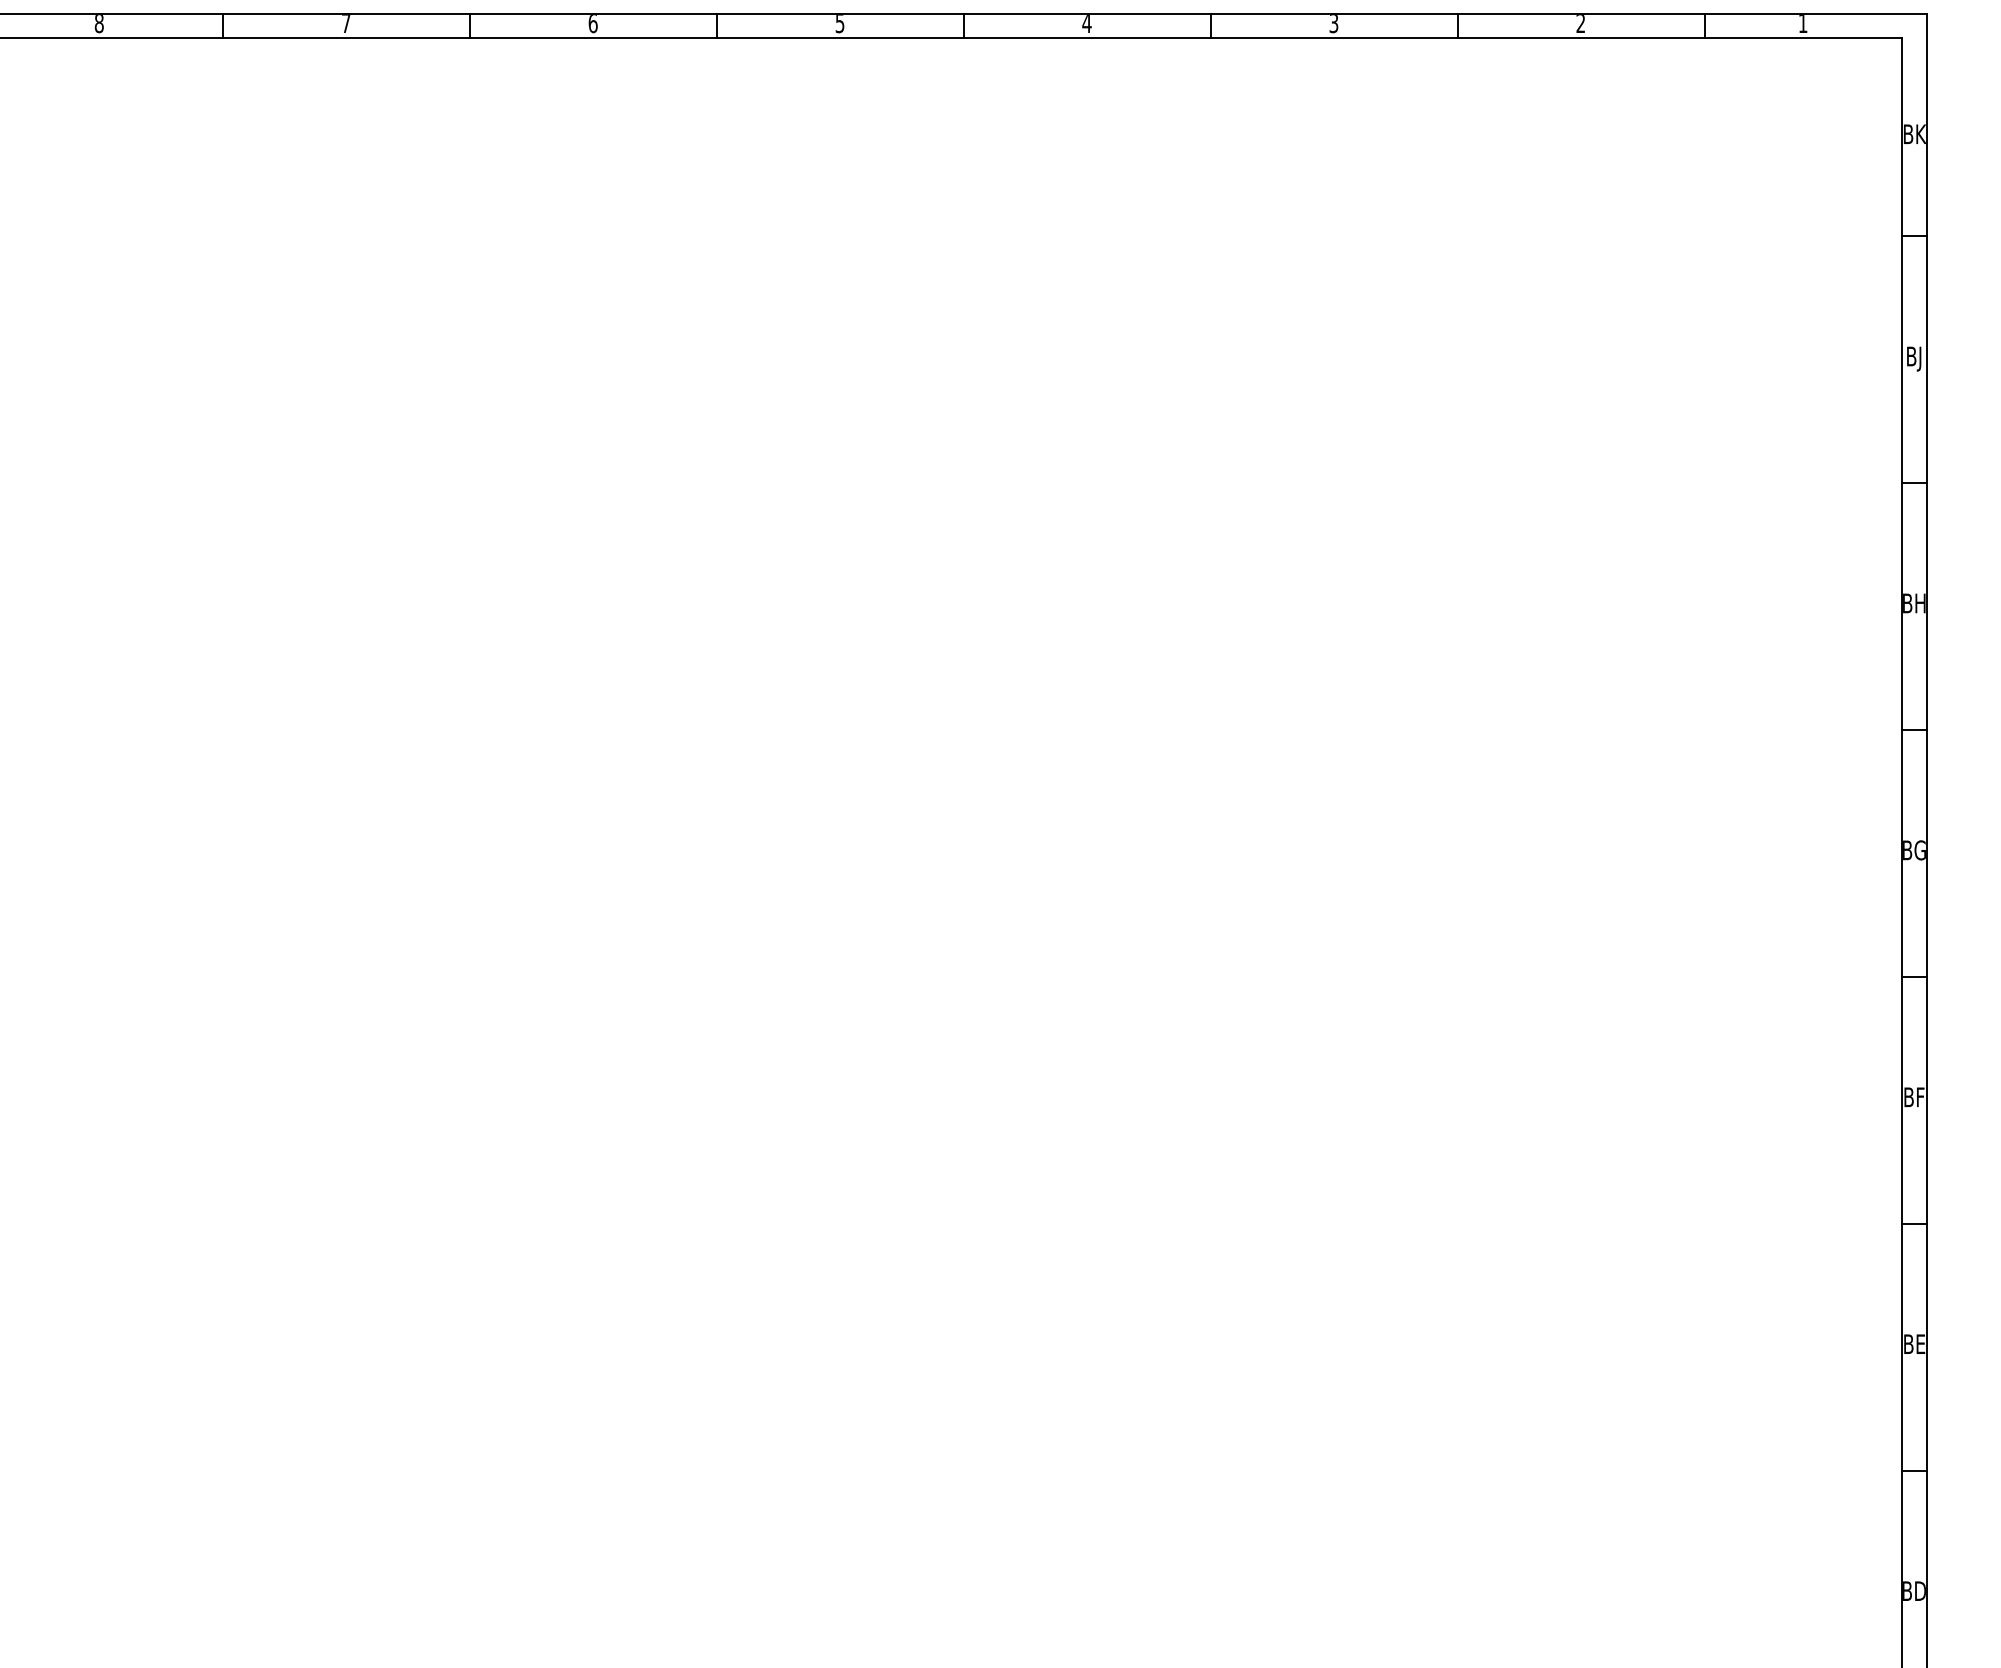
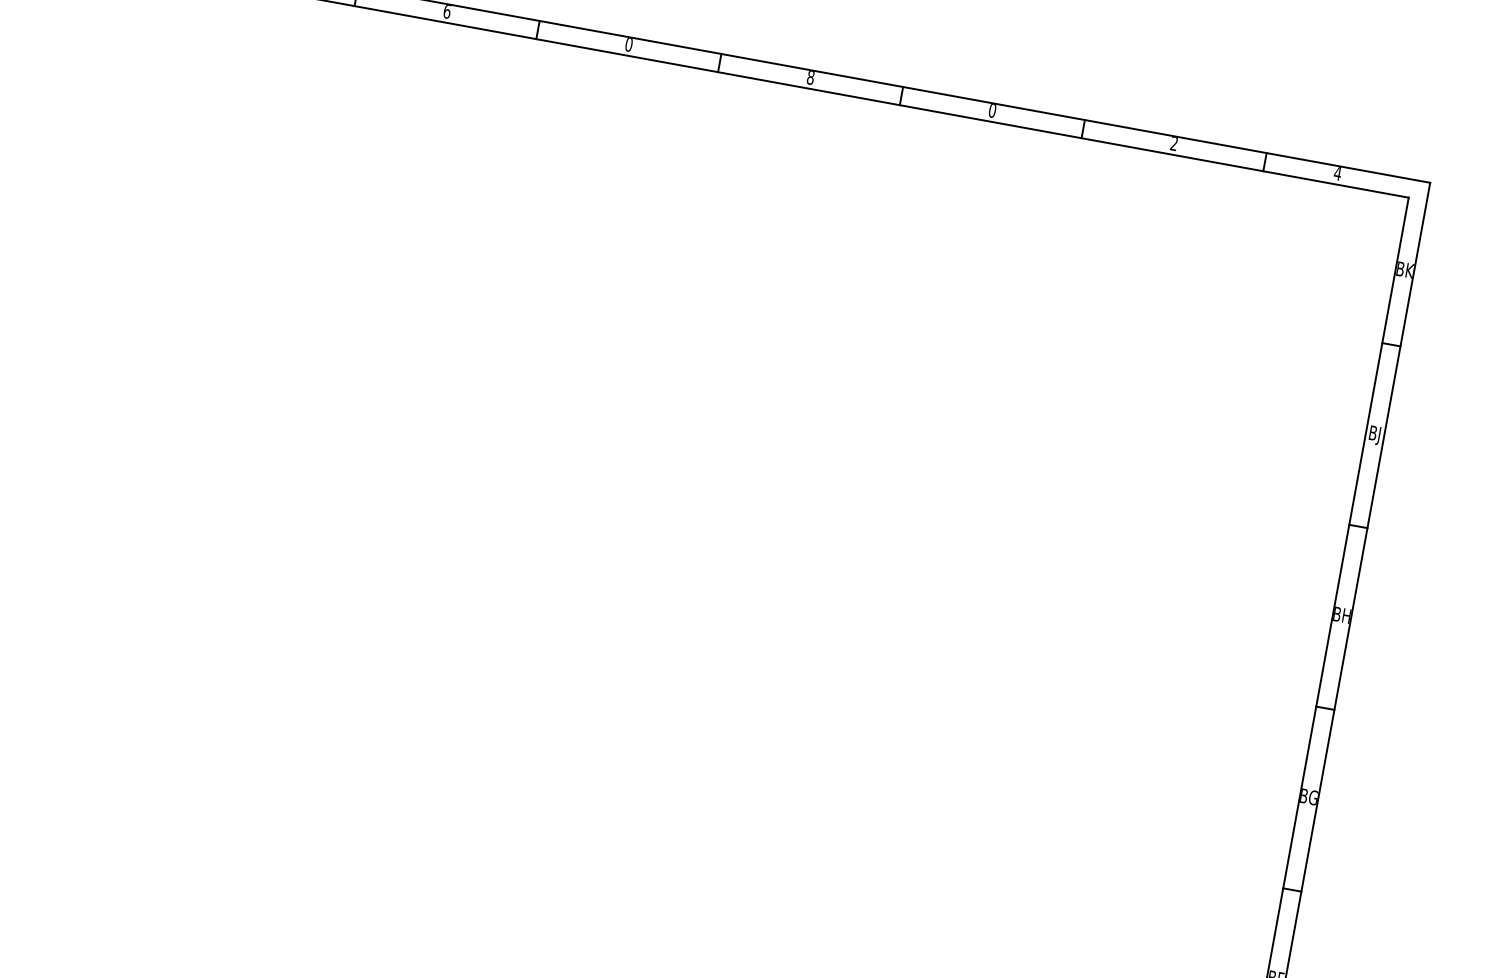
text: (1802, 23) -> (1337, 173), 1 -> 4
text: (839, 24) -> (628, 45), 5 -> 0
text: (1086, 24) -> (810, 78), 4 -> 8
text: (1333, 24) -> (992, 111), 3 -> 0

